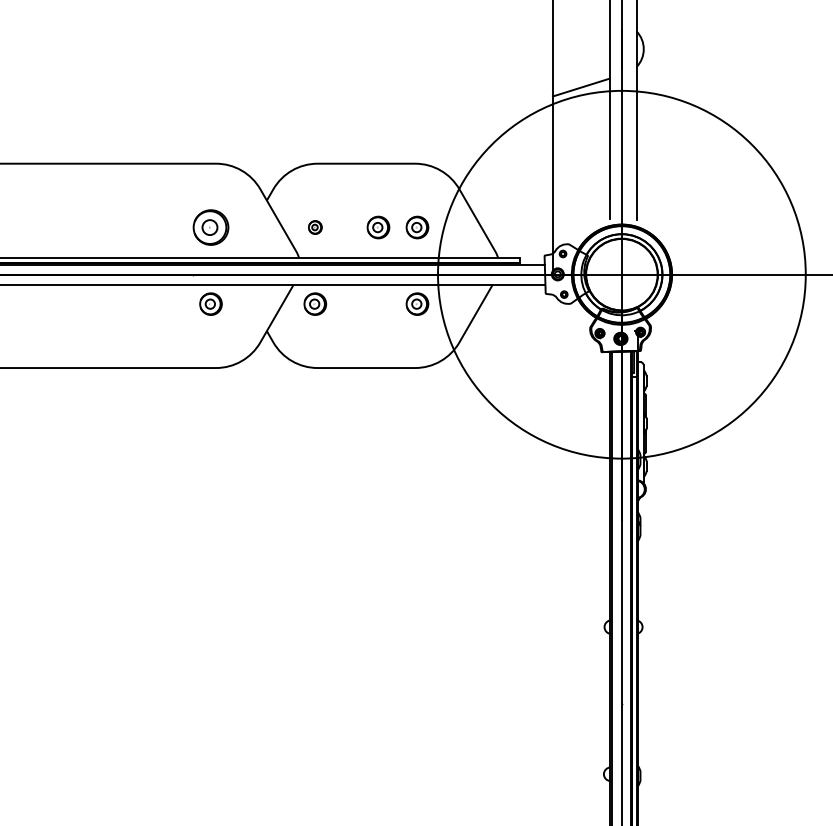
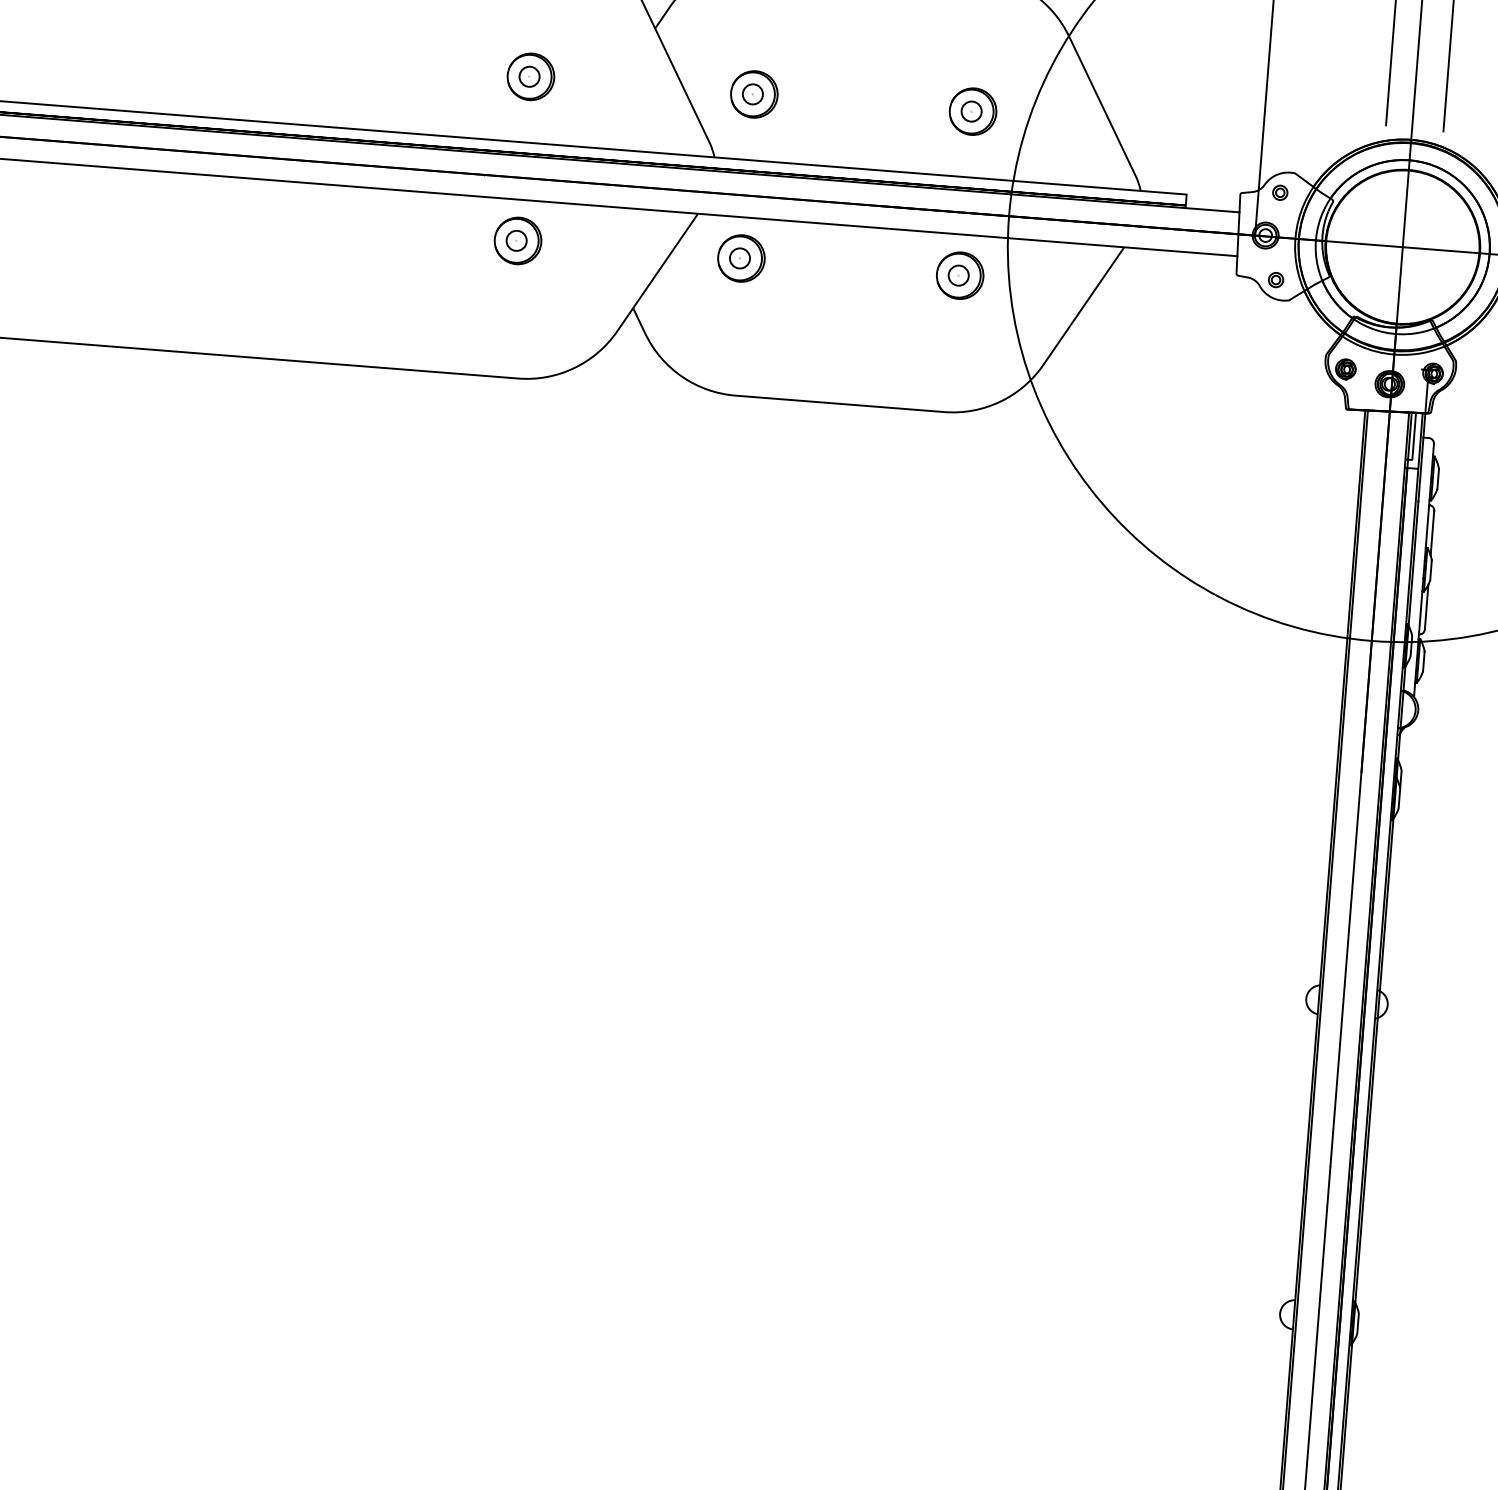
part: (210, 227) -> (529, 76), size x0.62
part: (315, 227) -> (754, 94), size x1.67
part: (378, 227) -> (889, 105), removed

